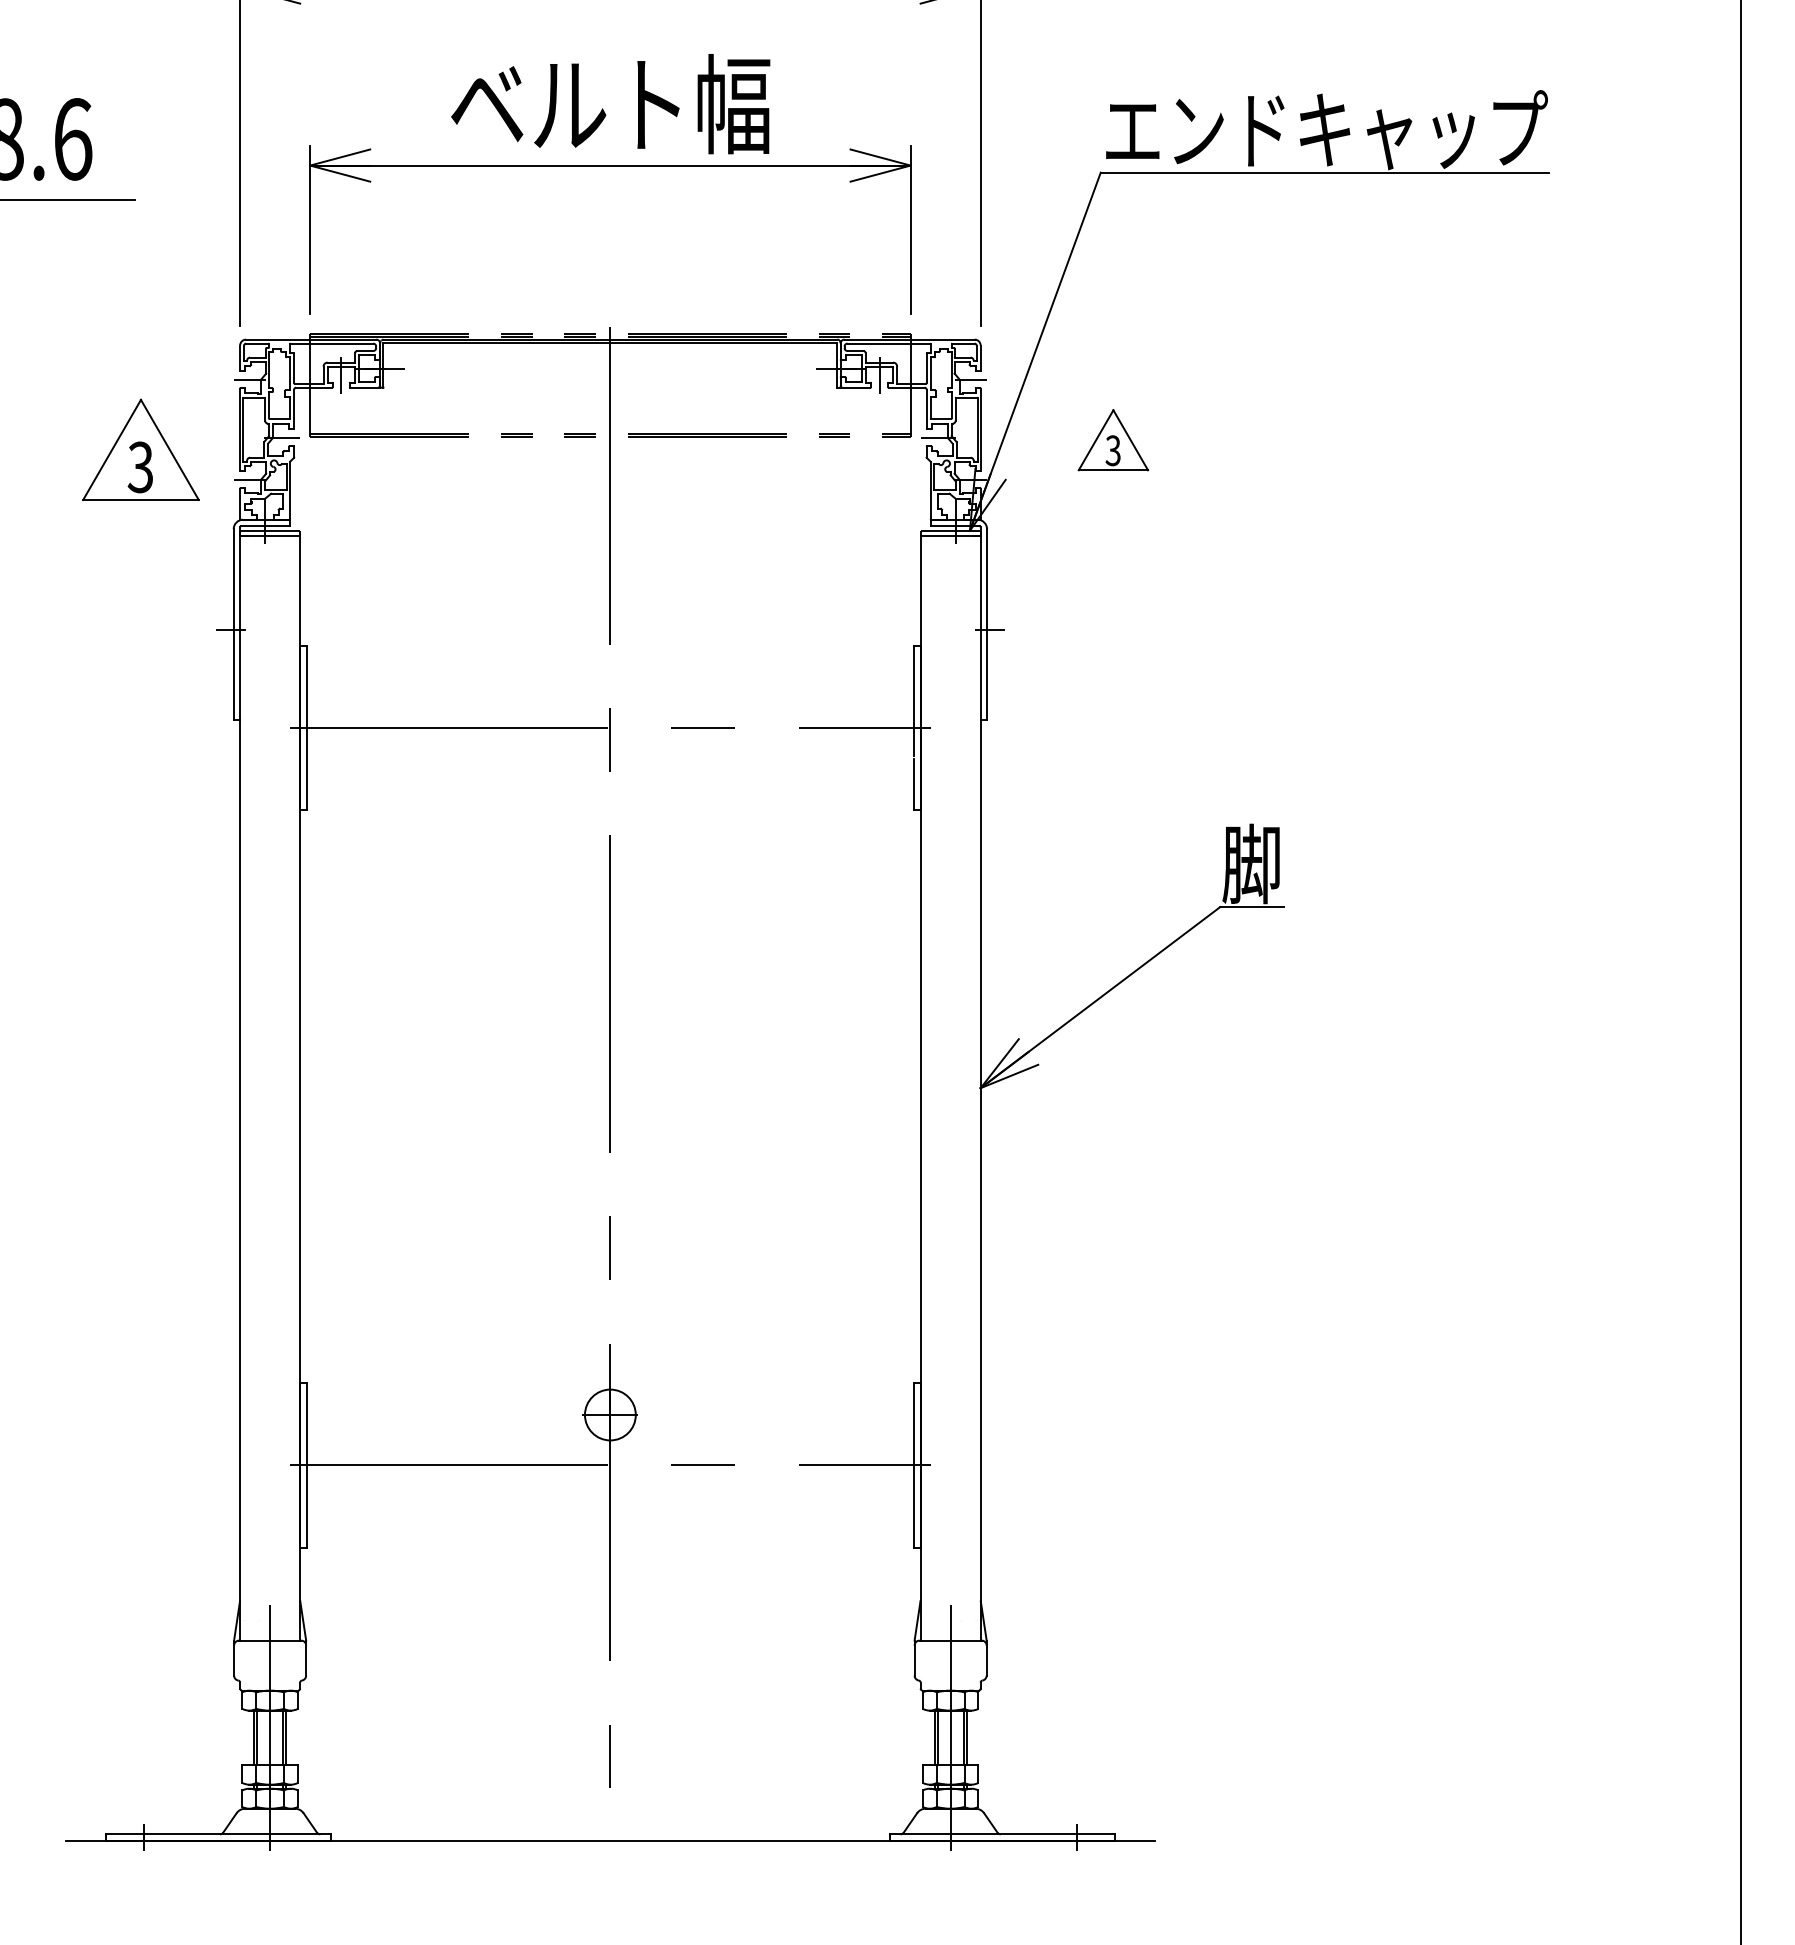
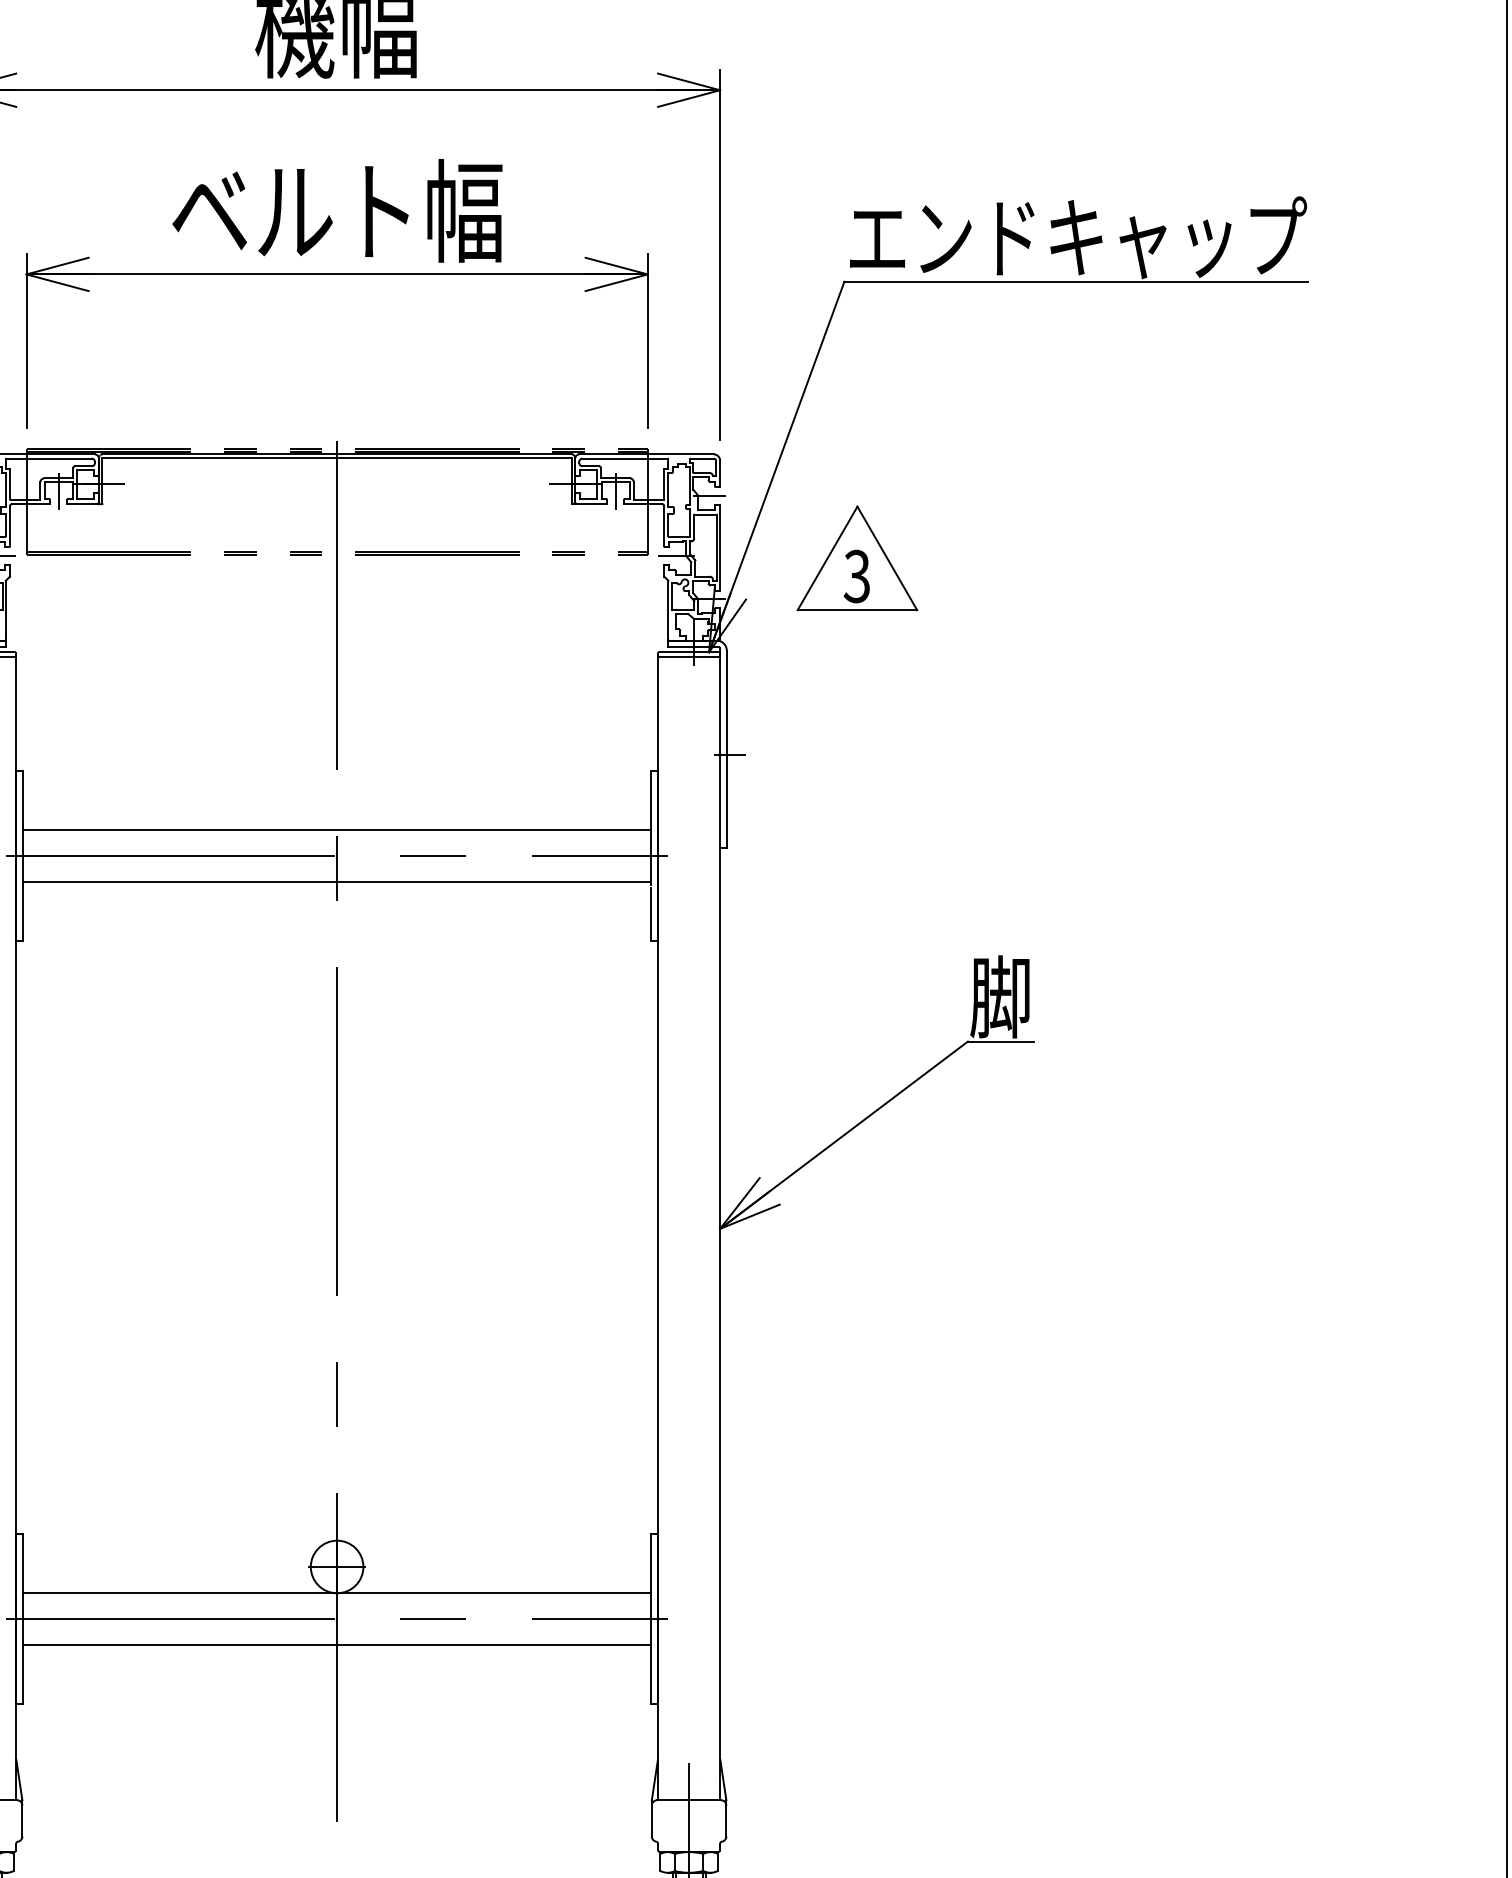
part: (1113, 440) -> (857, 558), size x1.67
line: (610, 702) -> (337, 829), added
line: (610, 752) -> (337, 881), added
line: (610, 1440) -> (337, 1593), added
line: (610, 1490) -> (337, 1645), added

